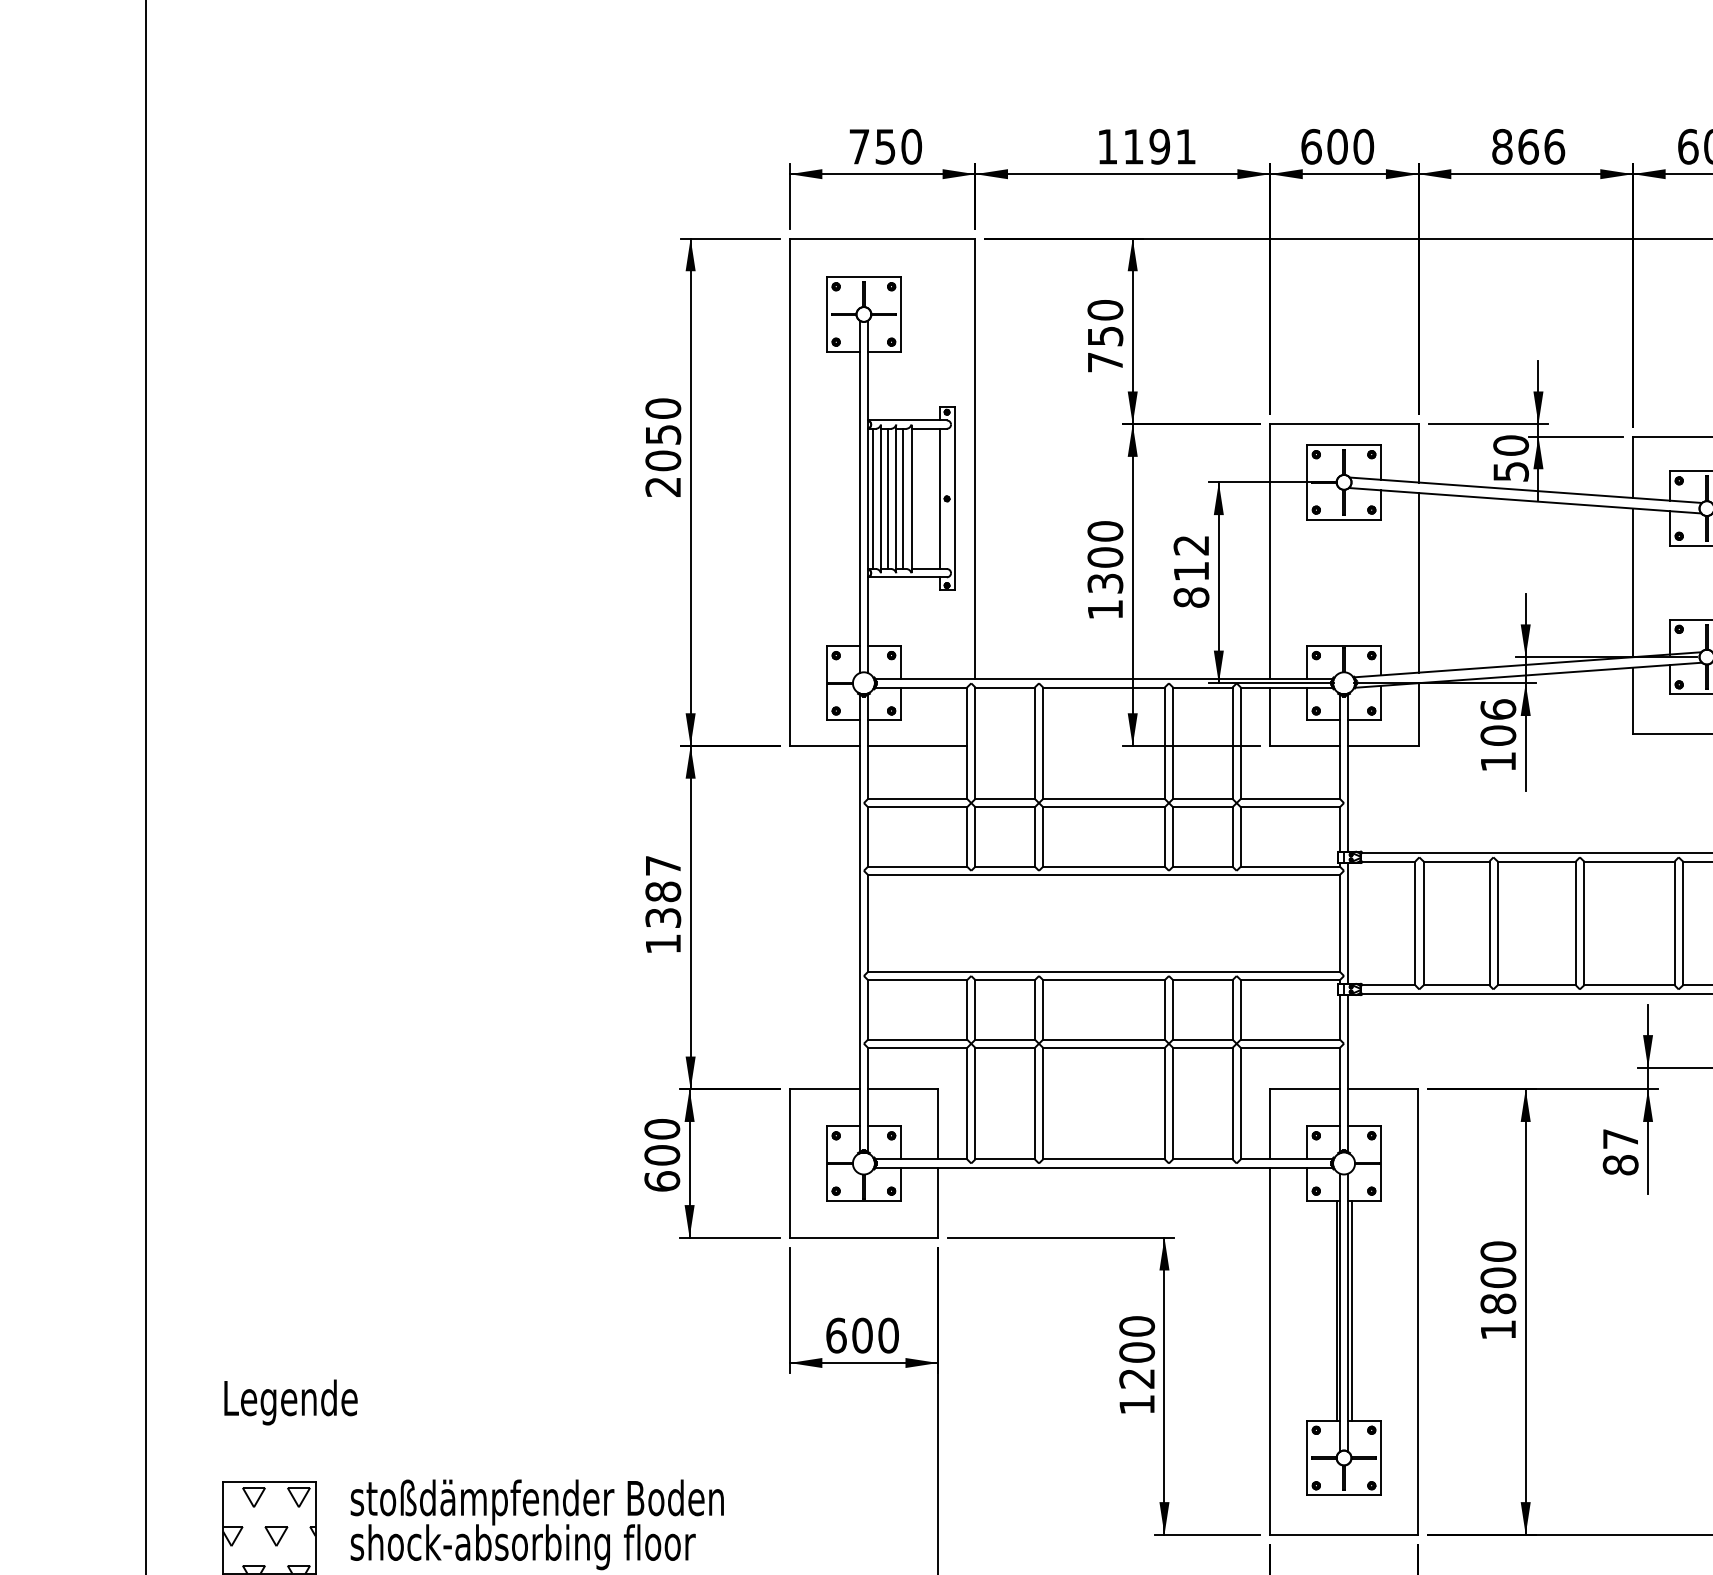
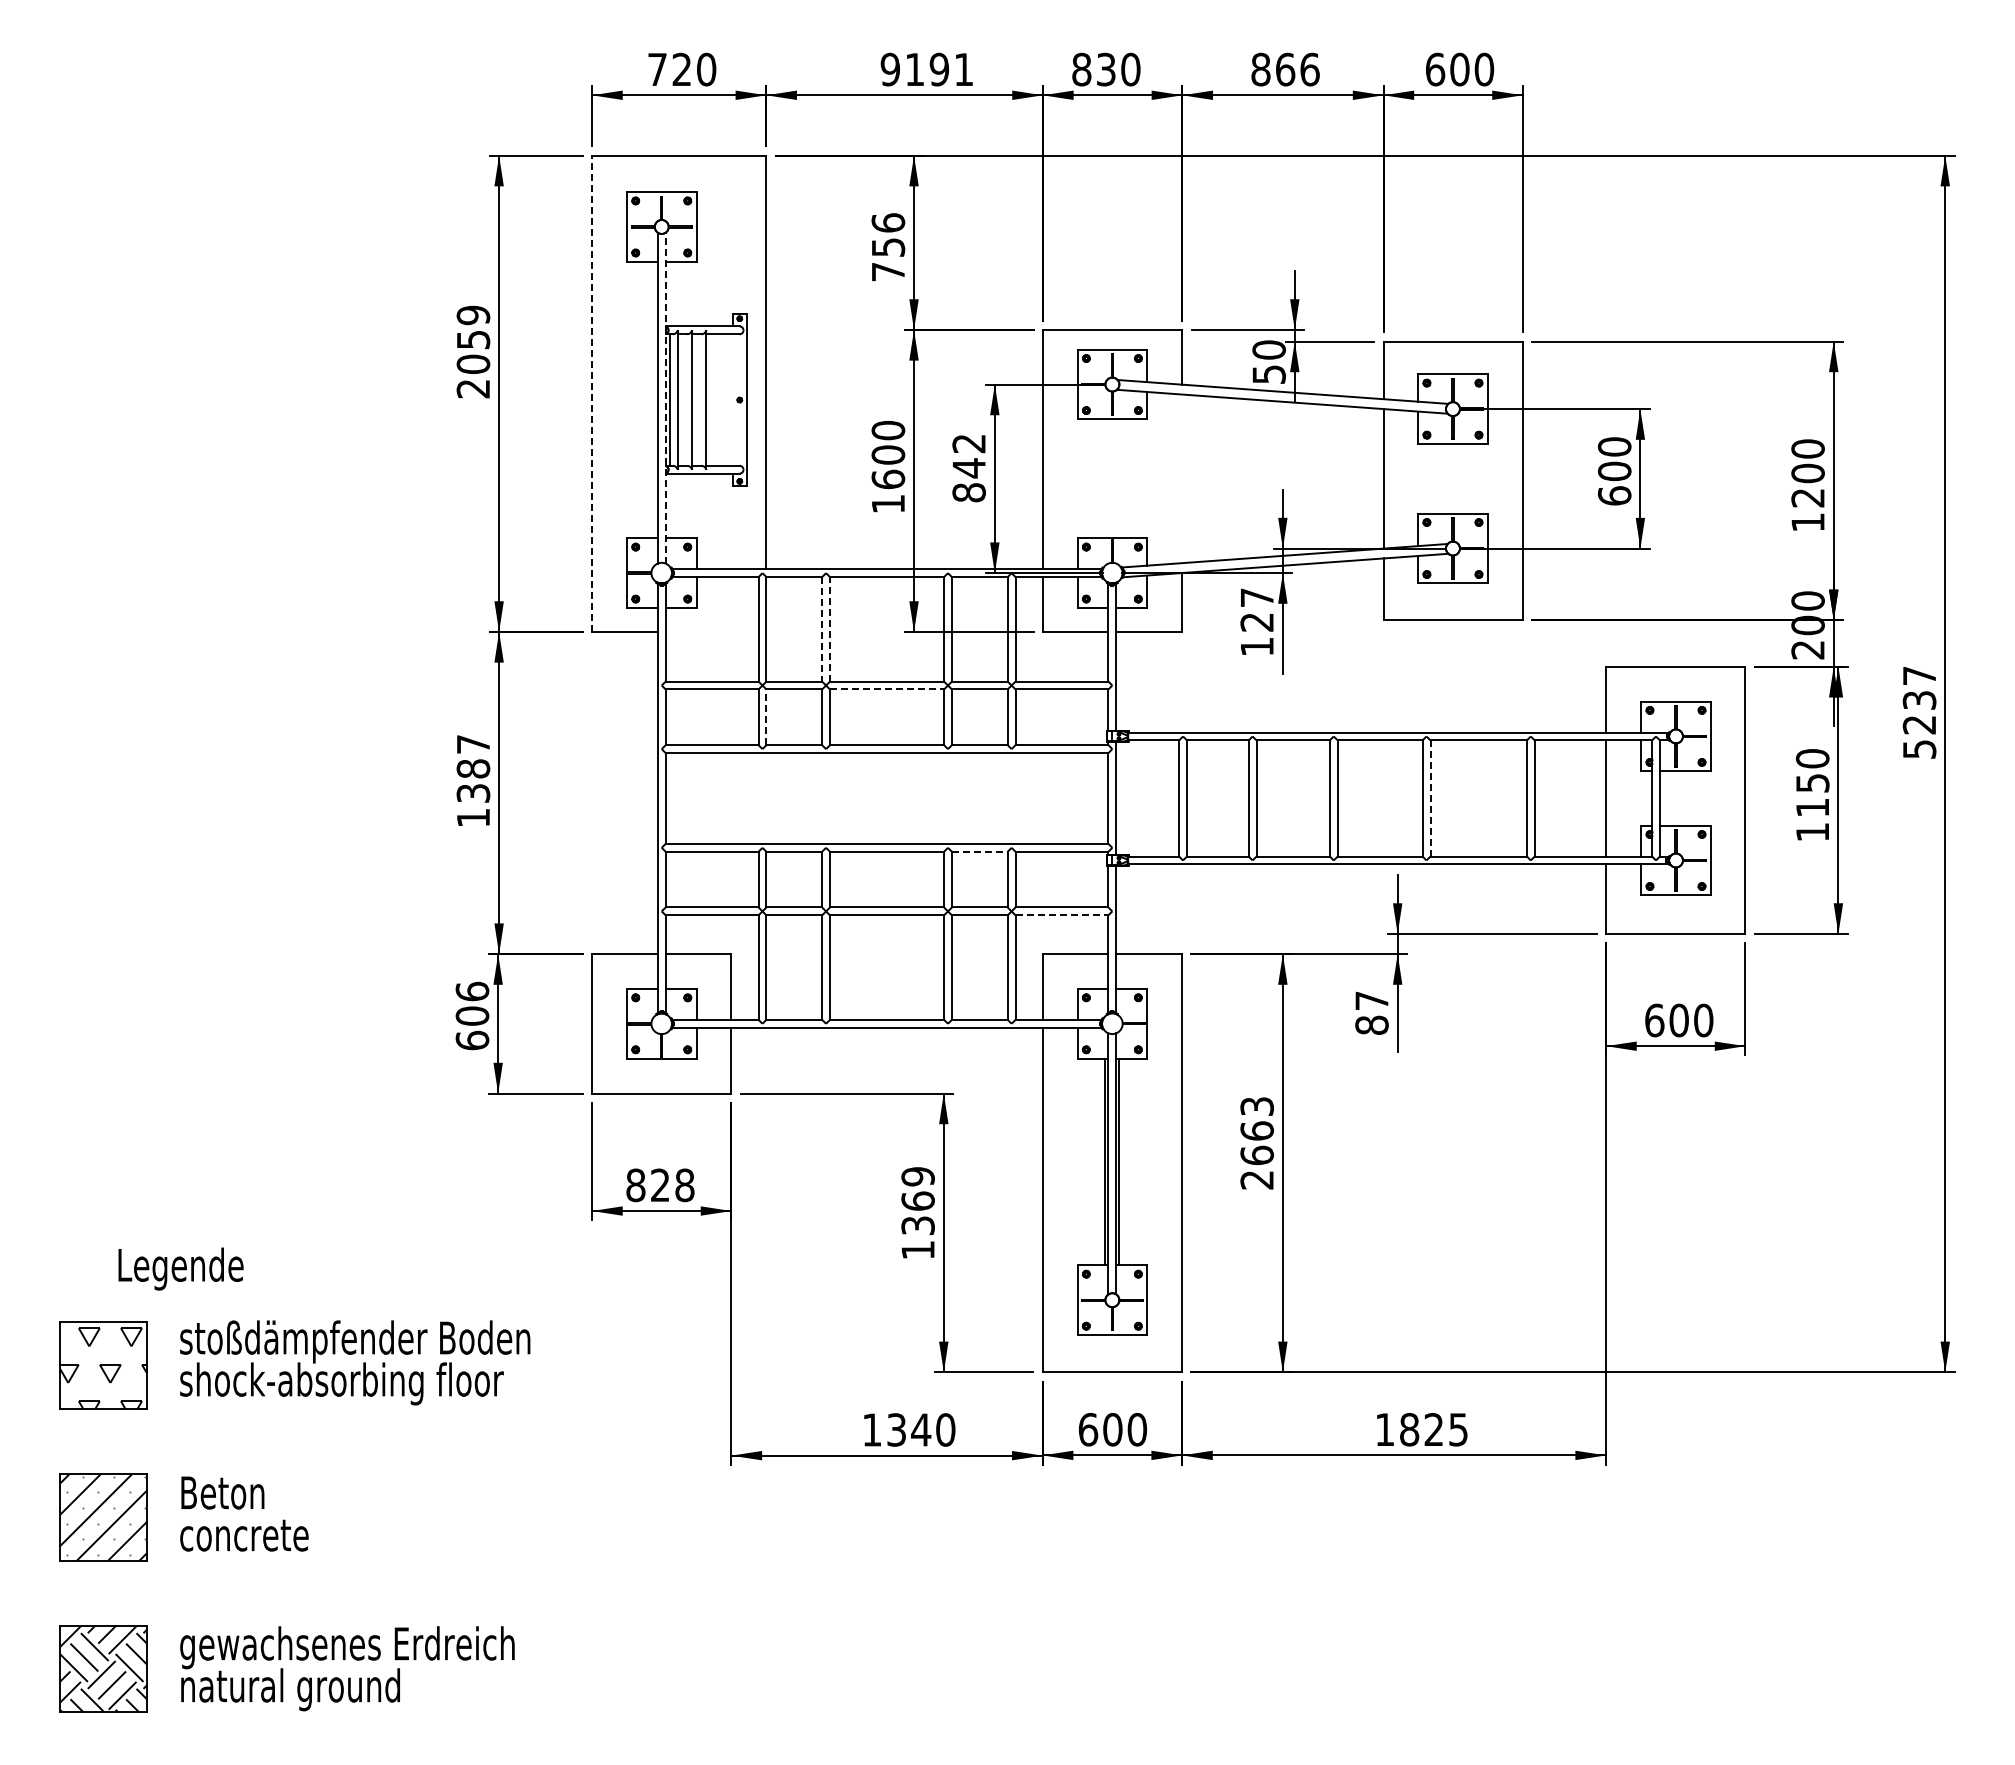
text: (884, 146) -> (681, 69), 750 -> 720
text: (1107, 146) -> (890, 69), 1191 -> 9191
text: (1325, 146) -> (1094, 69), 600 -> 830
text: (1104, 309) -> (887, 222), 750 -> 756
text: (663, 408) -> (473, 315), 2050 -> 2059
line: (790, 491) -> (592, 393), solid -> dashed
line: (867, 496) -> (665, 397), solid -> dashed
line: (888, 498) -> (684, 399), removed
line: (903, 498) -> (698, 399), removed
line: (939, 498) -> (732, 399), removed
text: (1191, 571) -> (969, 468), 812 -> 842
line: (1418, 582) -> (1182, 478), removed
text: (1105, 583) -> (888, 479), 1300 -> 1600
text: (1497, 722) -> (1256, 609), 106 -> 127
line: (1043, 742) -> (830, 628), solid -> dashed
line: (1035, 743) -> (822, 629), solid -> dashed
line: (916, 745) -> (711, 631), removed
line: (1104, 807) -> (887, 689), solid -> dashed
line: (975, 837) -> (766, 717), solid -> dashed
line: (1683, 922) -> (1430, 797), solid -> dashed
line: (1202, 979) -> (979, 851), solid -> dashed
line: (1290, 1048) -> (1062, 915), solid -> dashed
text: (662, 1129) -> (472, 991), 600 -> 606
text: (1497, 1289) -> (1256, 1142), 1800 -> 2663
text: (862, 1335) -> (660, 1185), 600 -> 828
text: (1136, 1352) -> (917, 1201), 1200 -> 1369
text: (290, 1401) -> (180, 1268), moved

